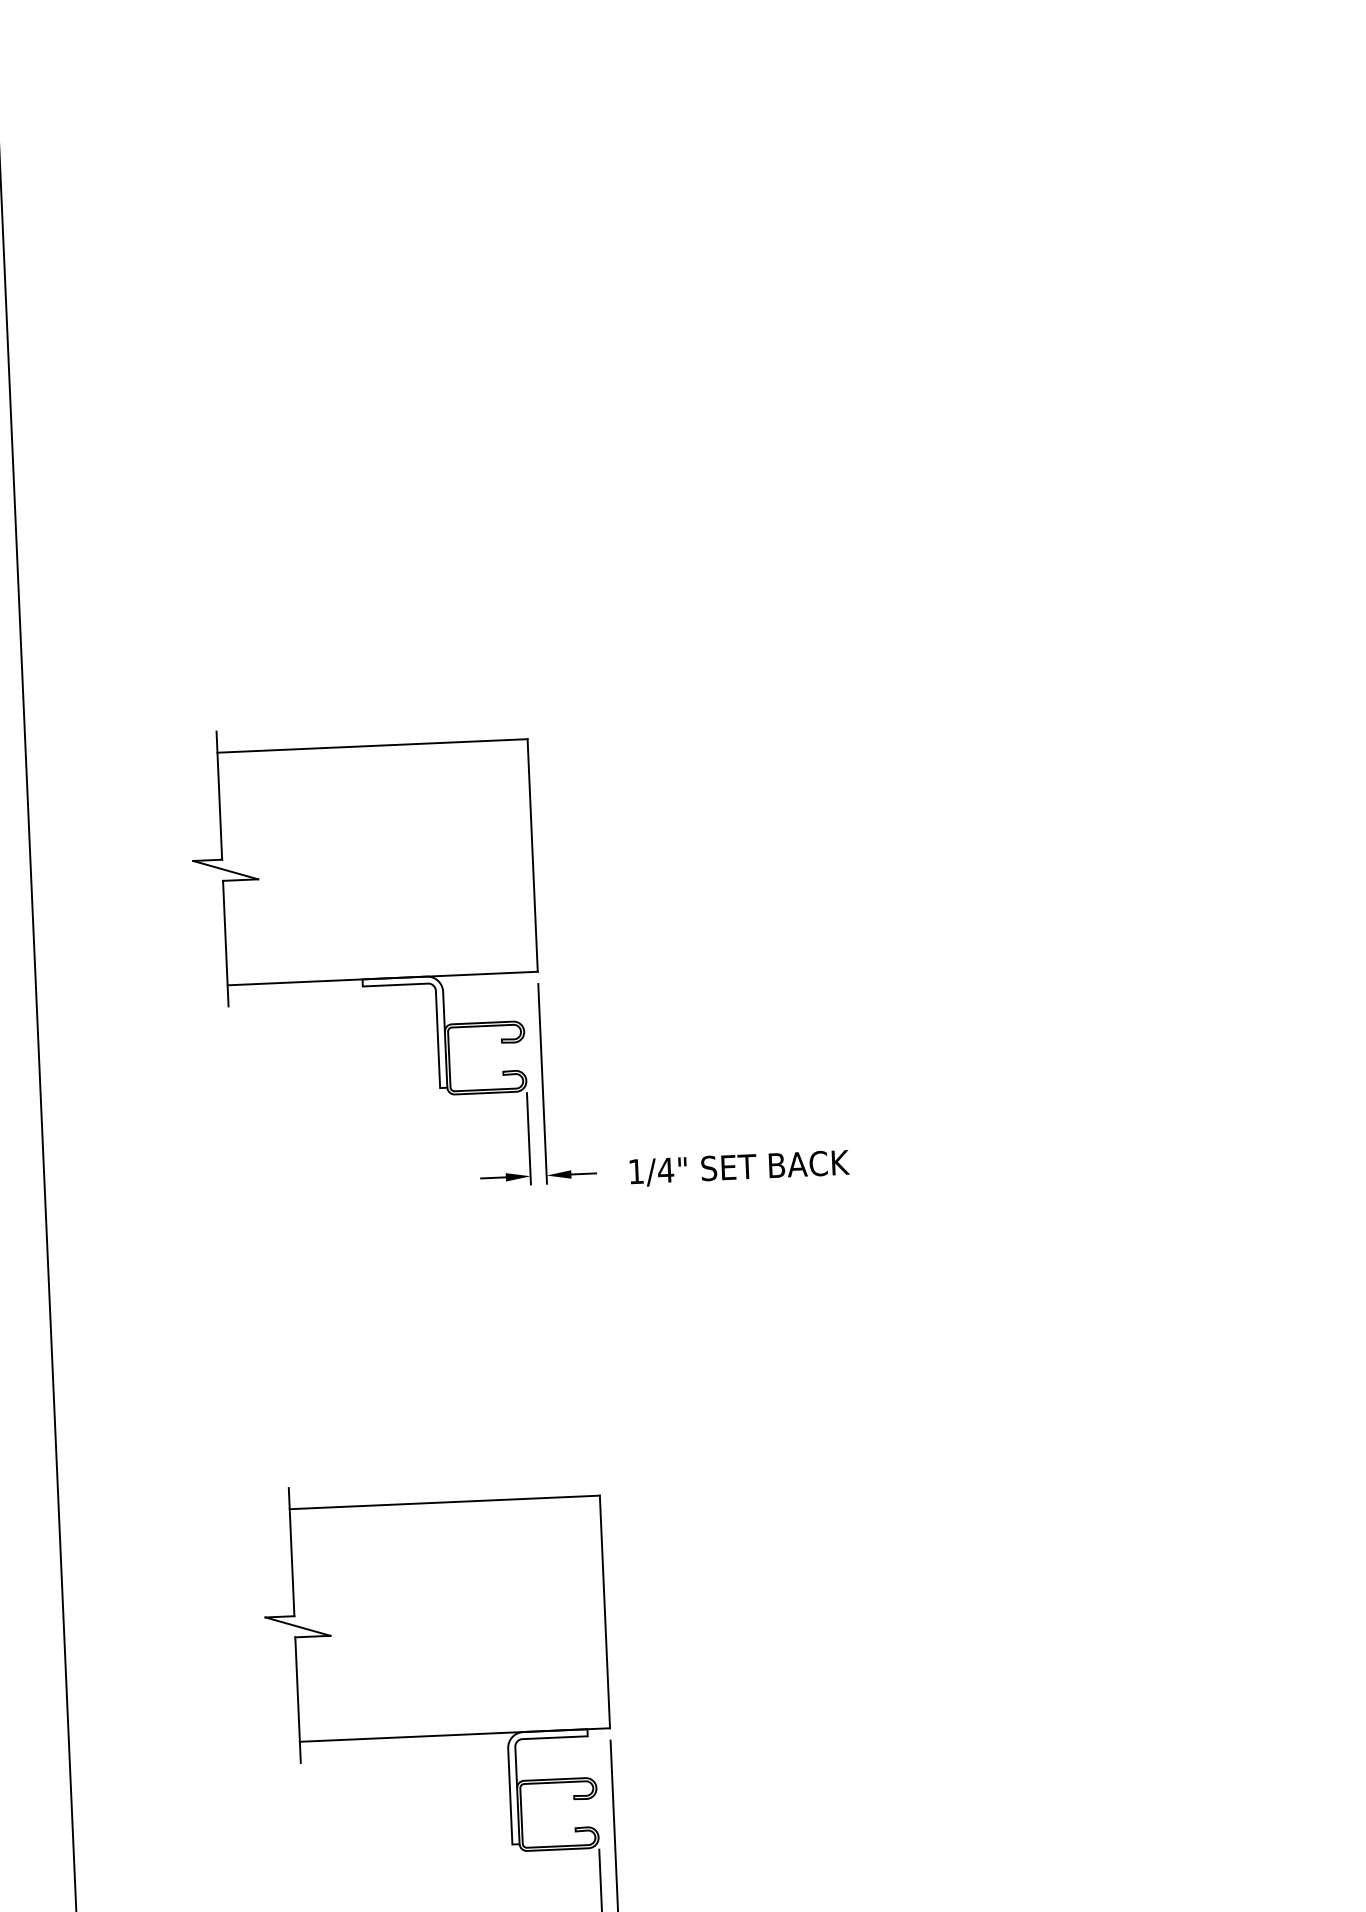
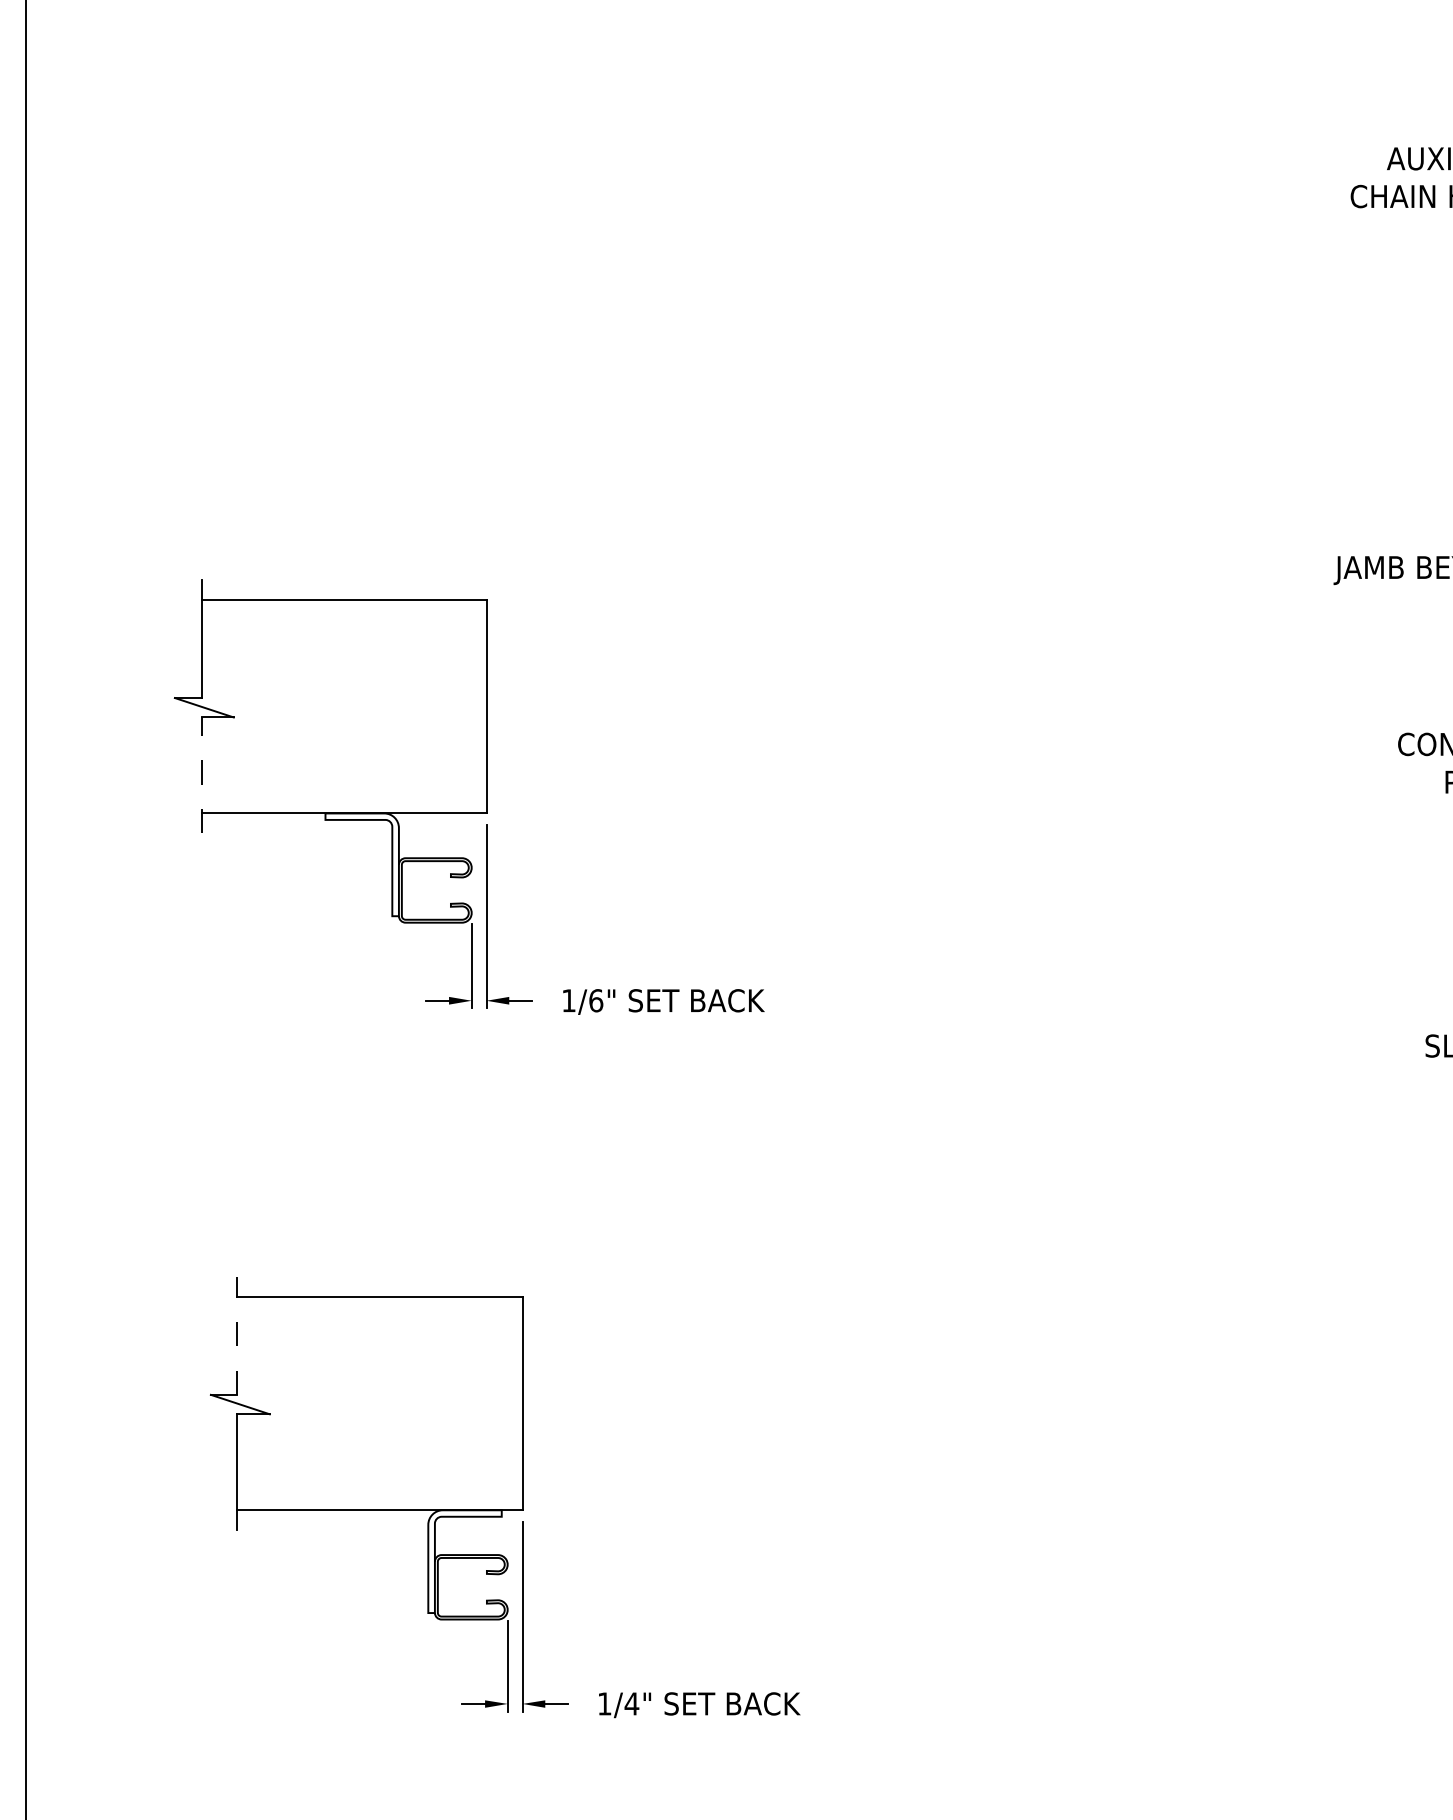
line: (225, 944) -> (201, 775), solid -> dashed
text: (665, 1170) -> (595, 1000), 1/4" -> 1/6"
line: (291, 1551) -> (237, 1335), solid -> dashed

